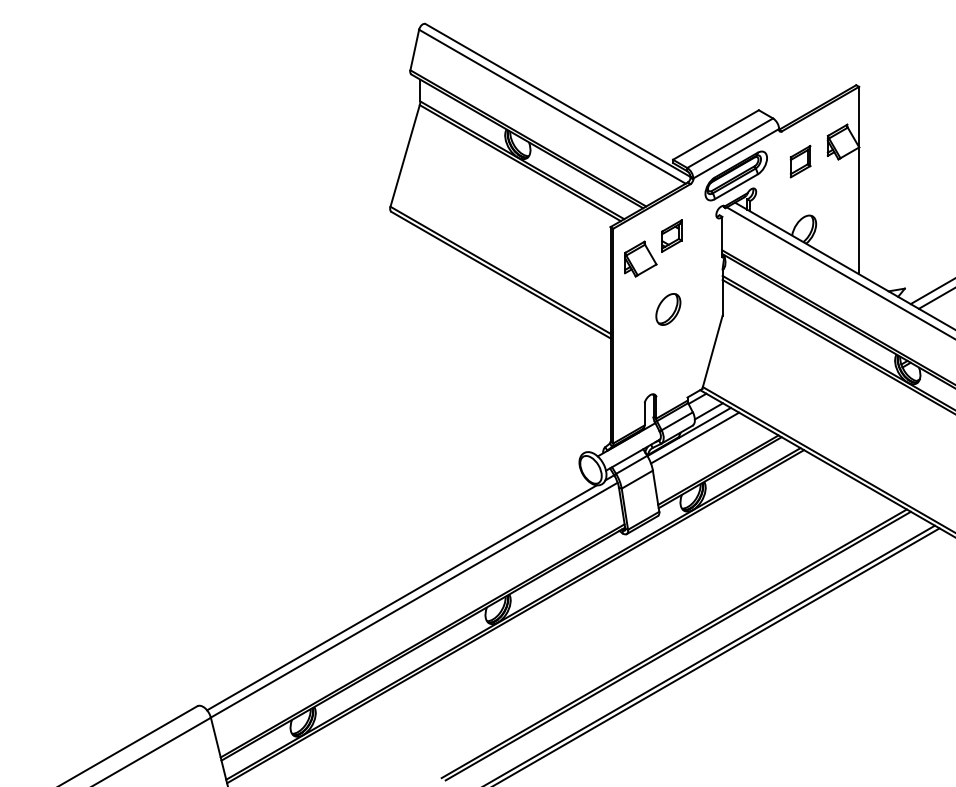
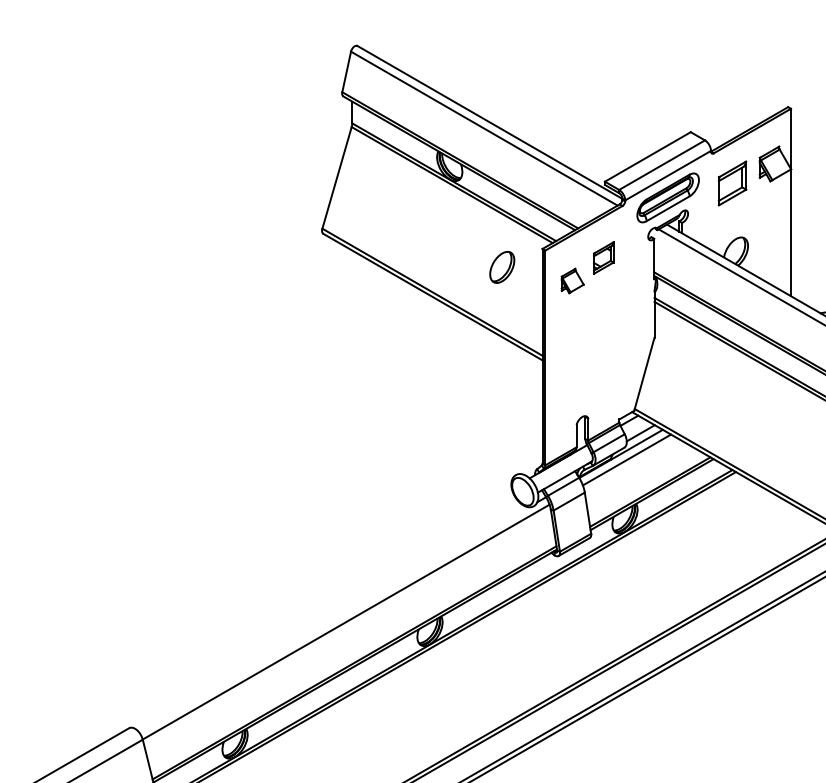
part: (800, 161) -> (732, 183), size x1.4
part: (640, 258) -> (572, 280), size x0.7
part: (668, 309) -> (502, 267), moved
line: (401, 597) -> (333, 619), removed

